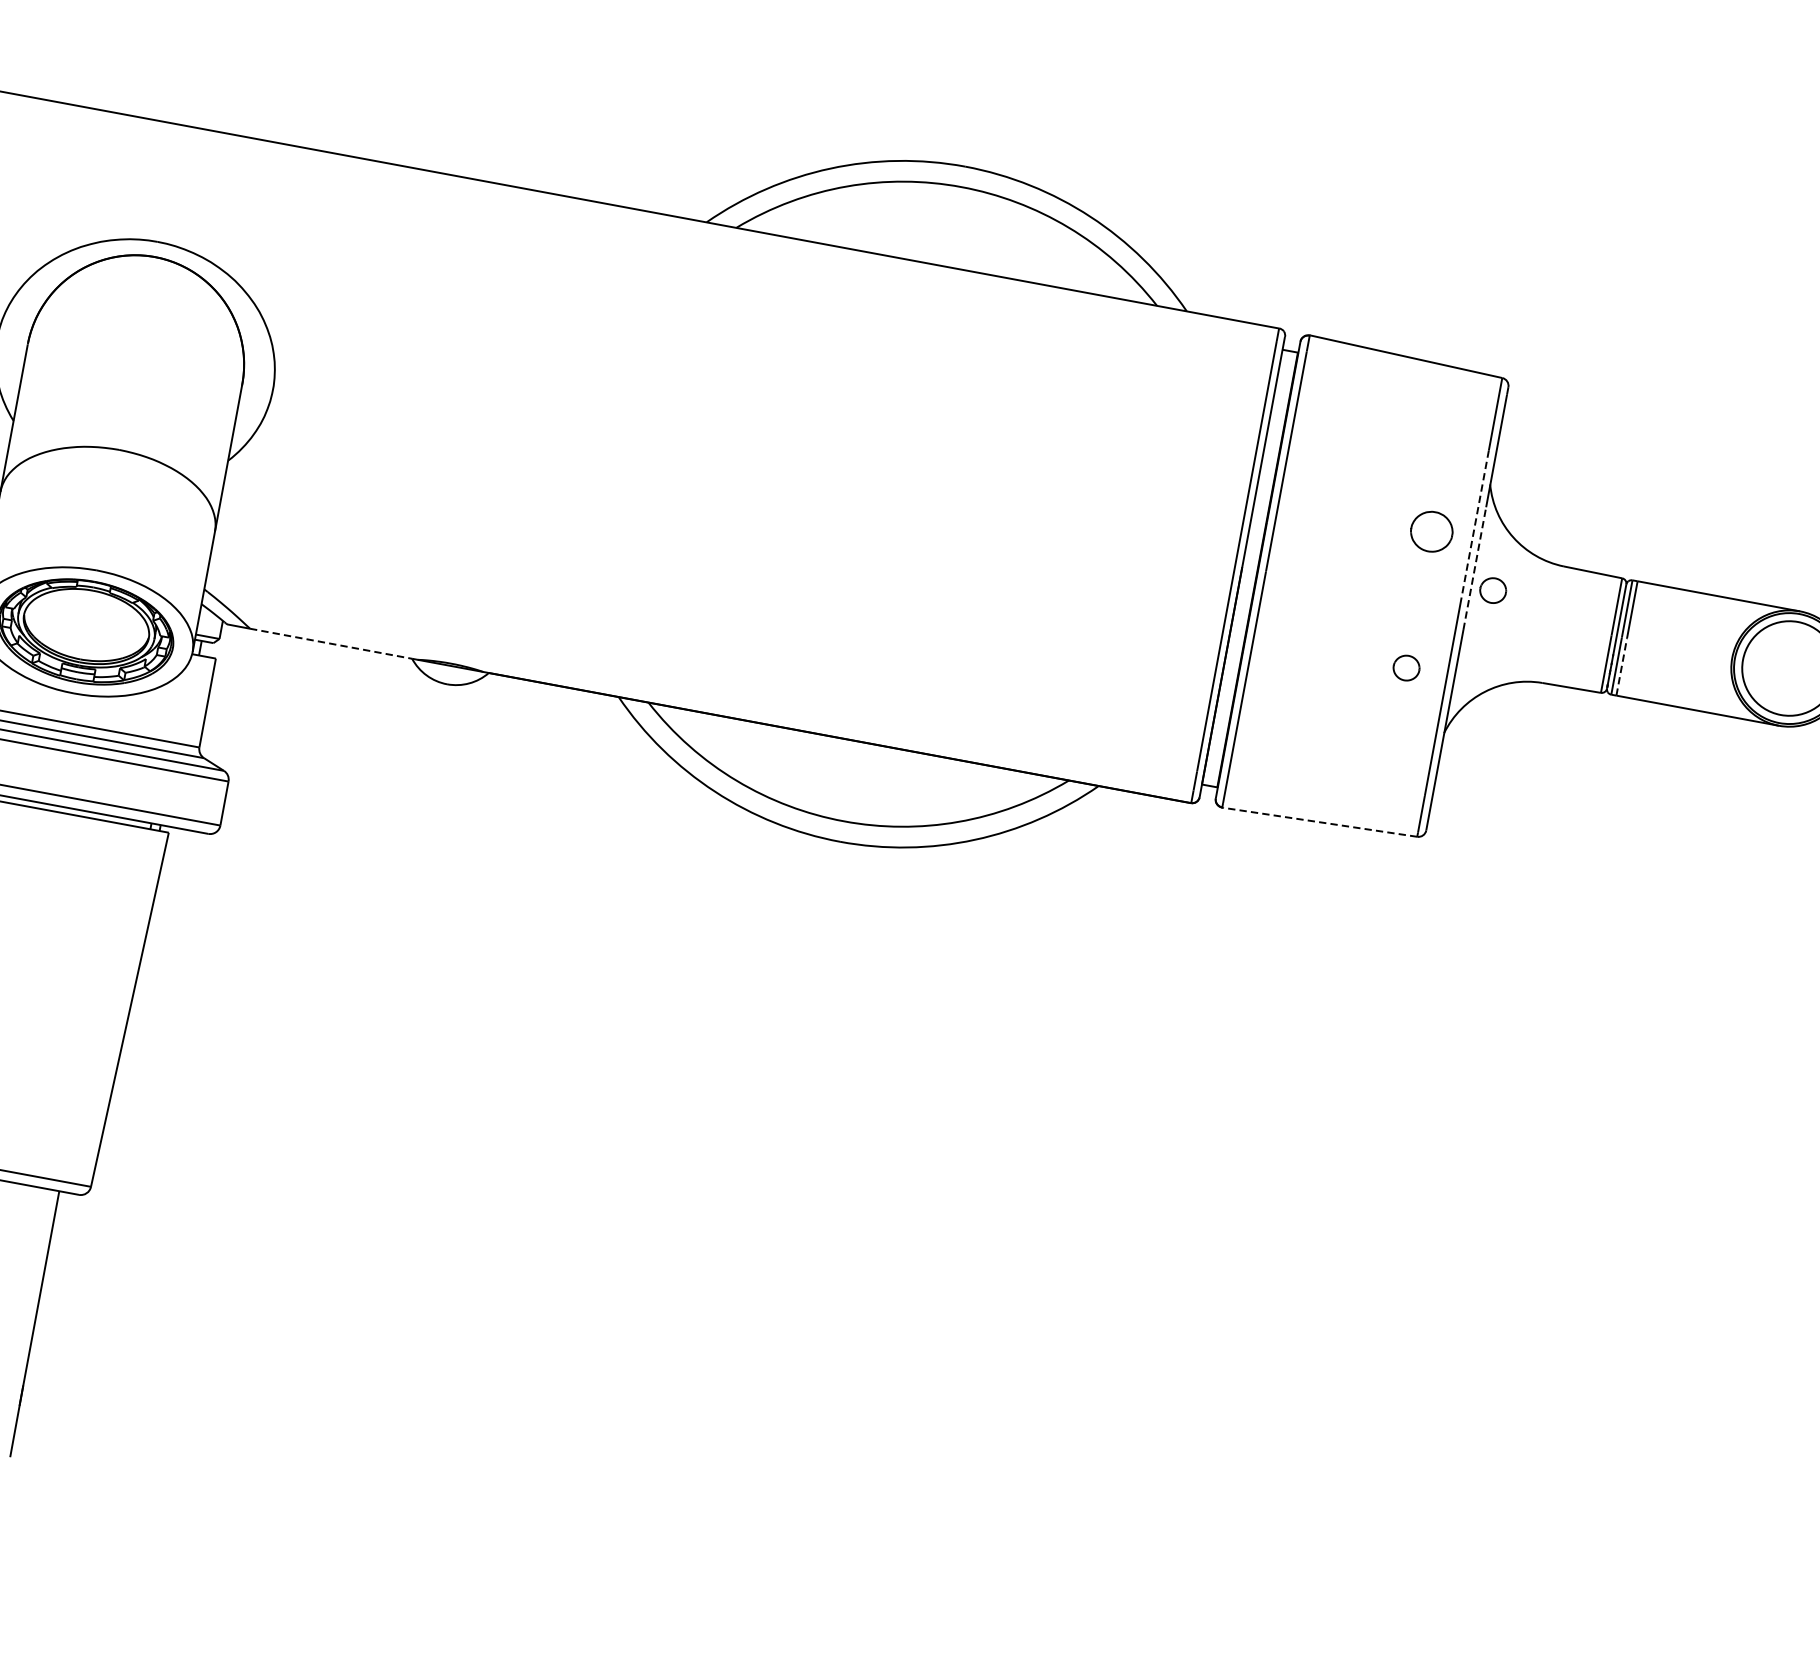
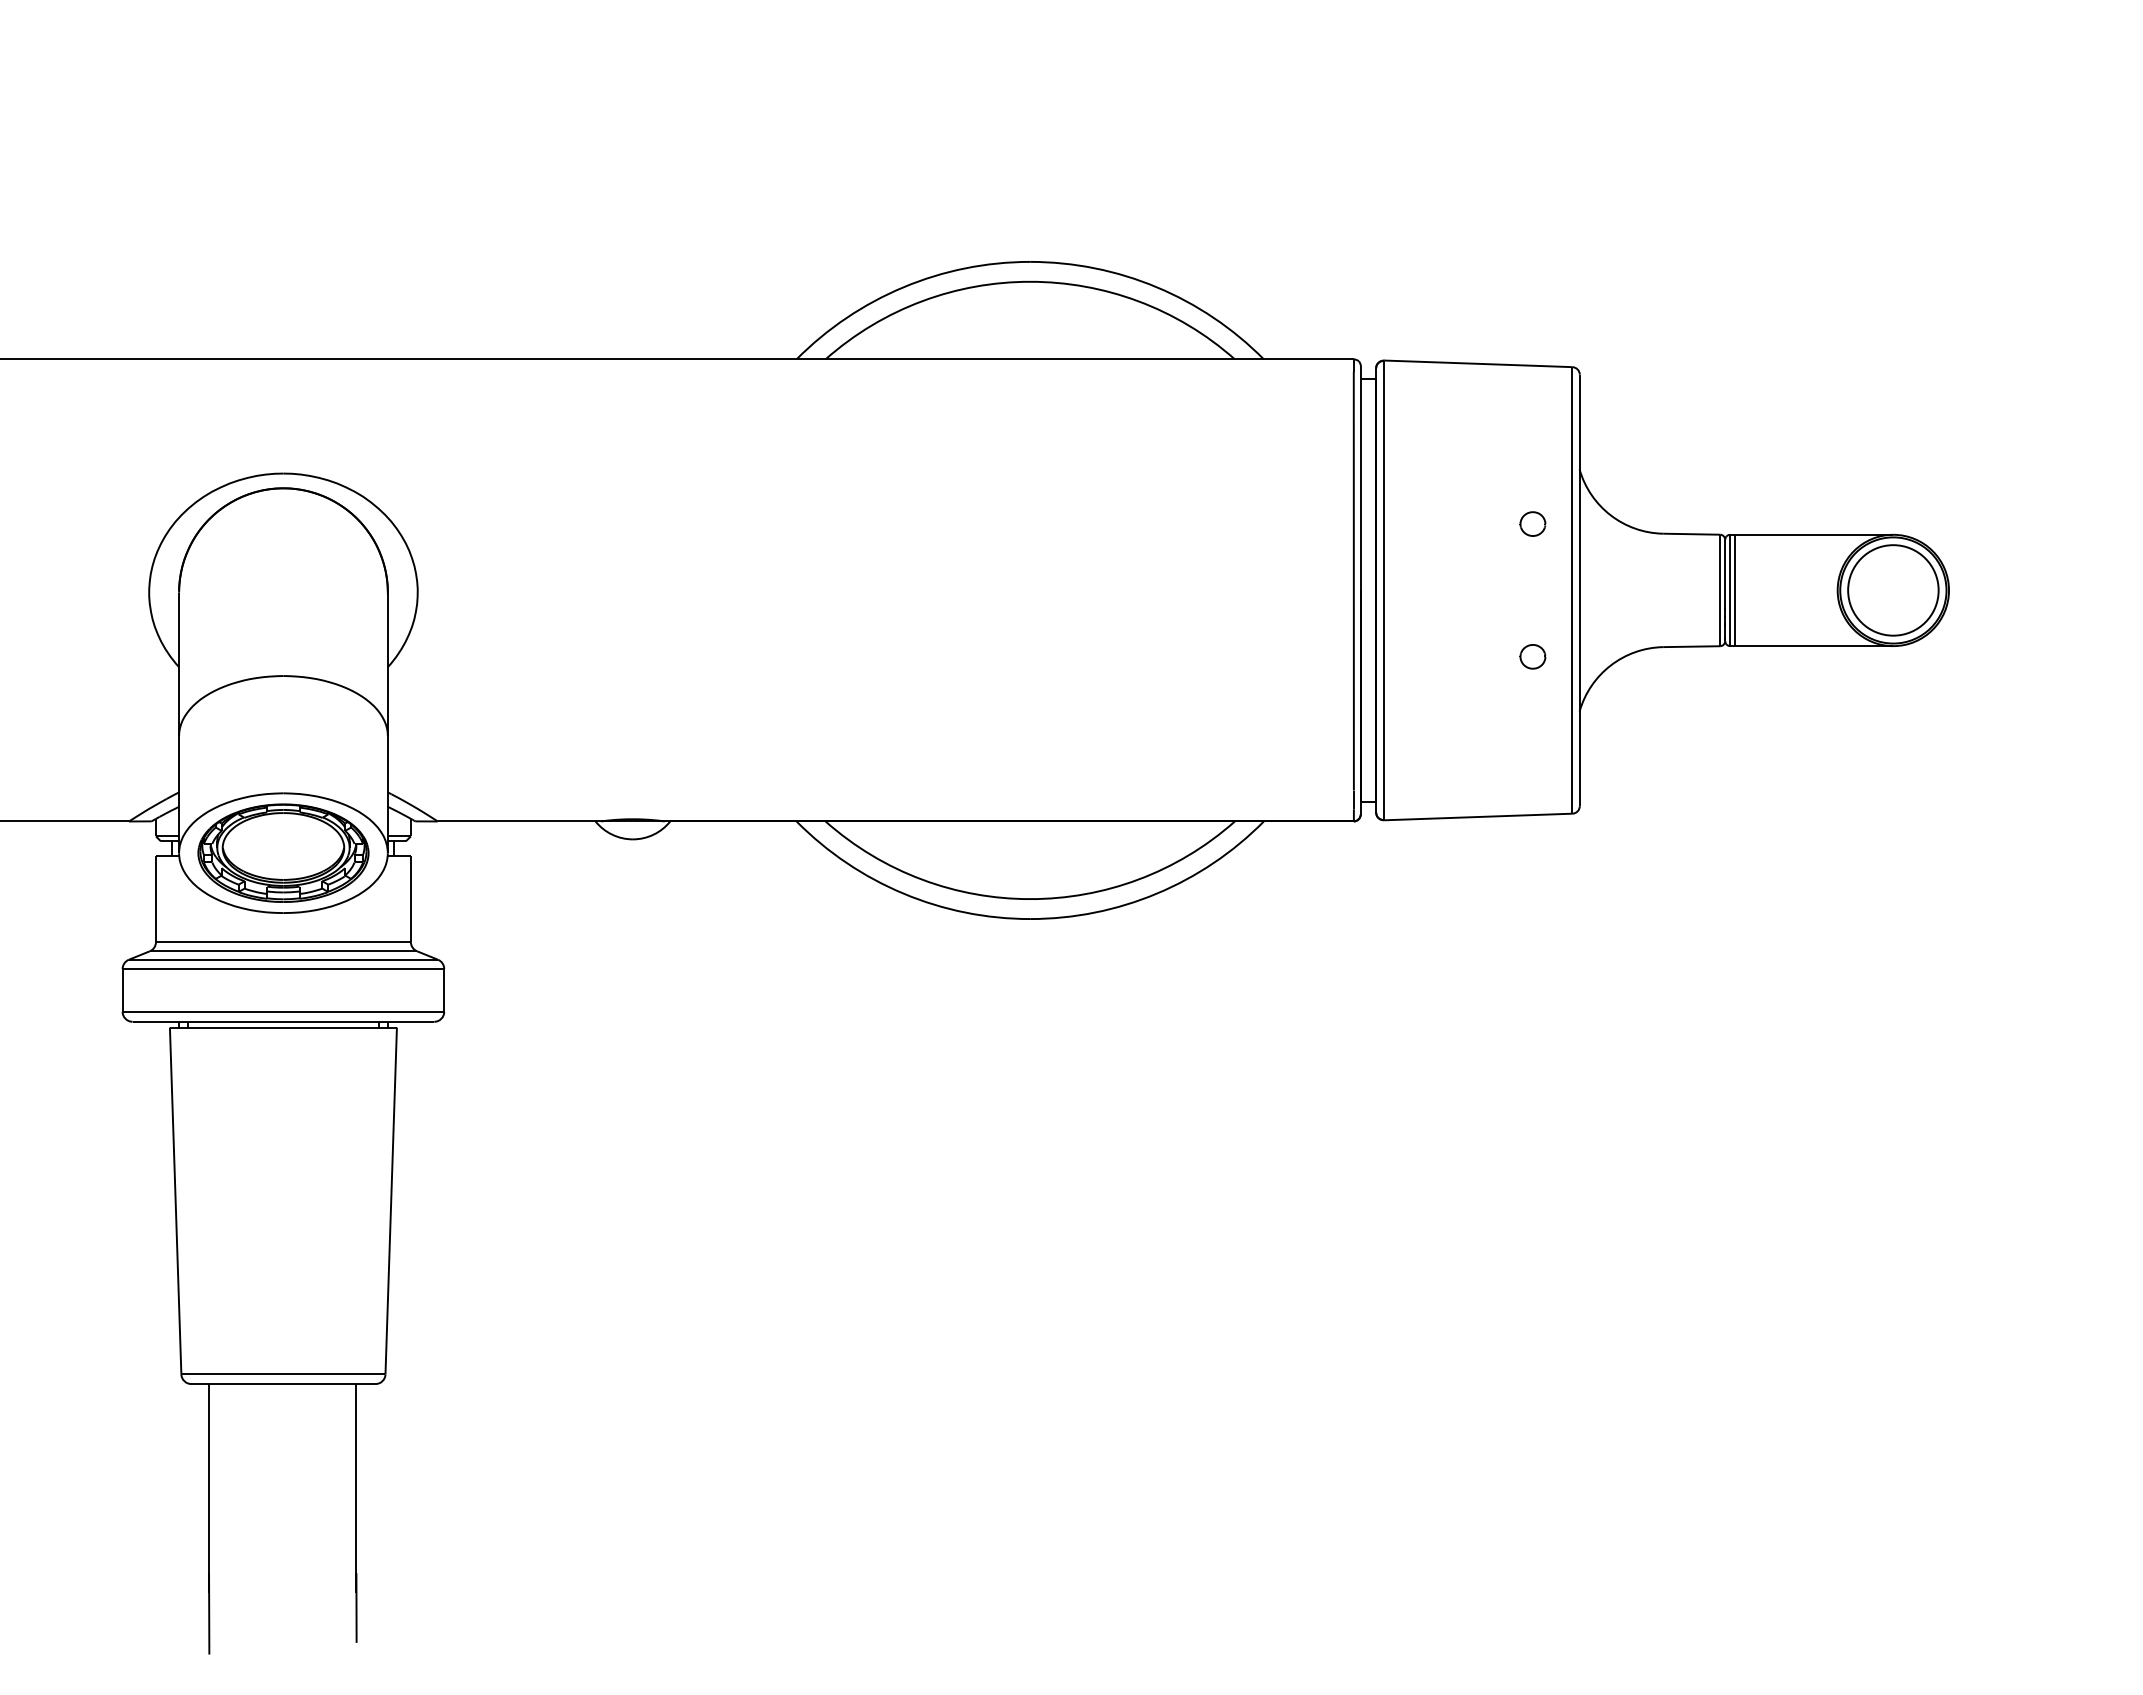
line: (1475, 524) -> (1572, 509), dashed -> solid
part: (1431, 531) -> (1532, 523), size x0.62
line: (1474, 568) -> (1579, 551), dashed -> solid
part: (1492, 590) -> (1600, 568), removed
line: (330, 643) -> (516, 821), dashed -> solid
line: (1621, 667) -> (1735, 618), dashed -> solid
line: (1320, 821) -> (1478, 816), dashed -> solid

